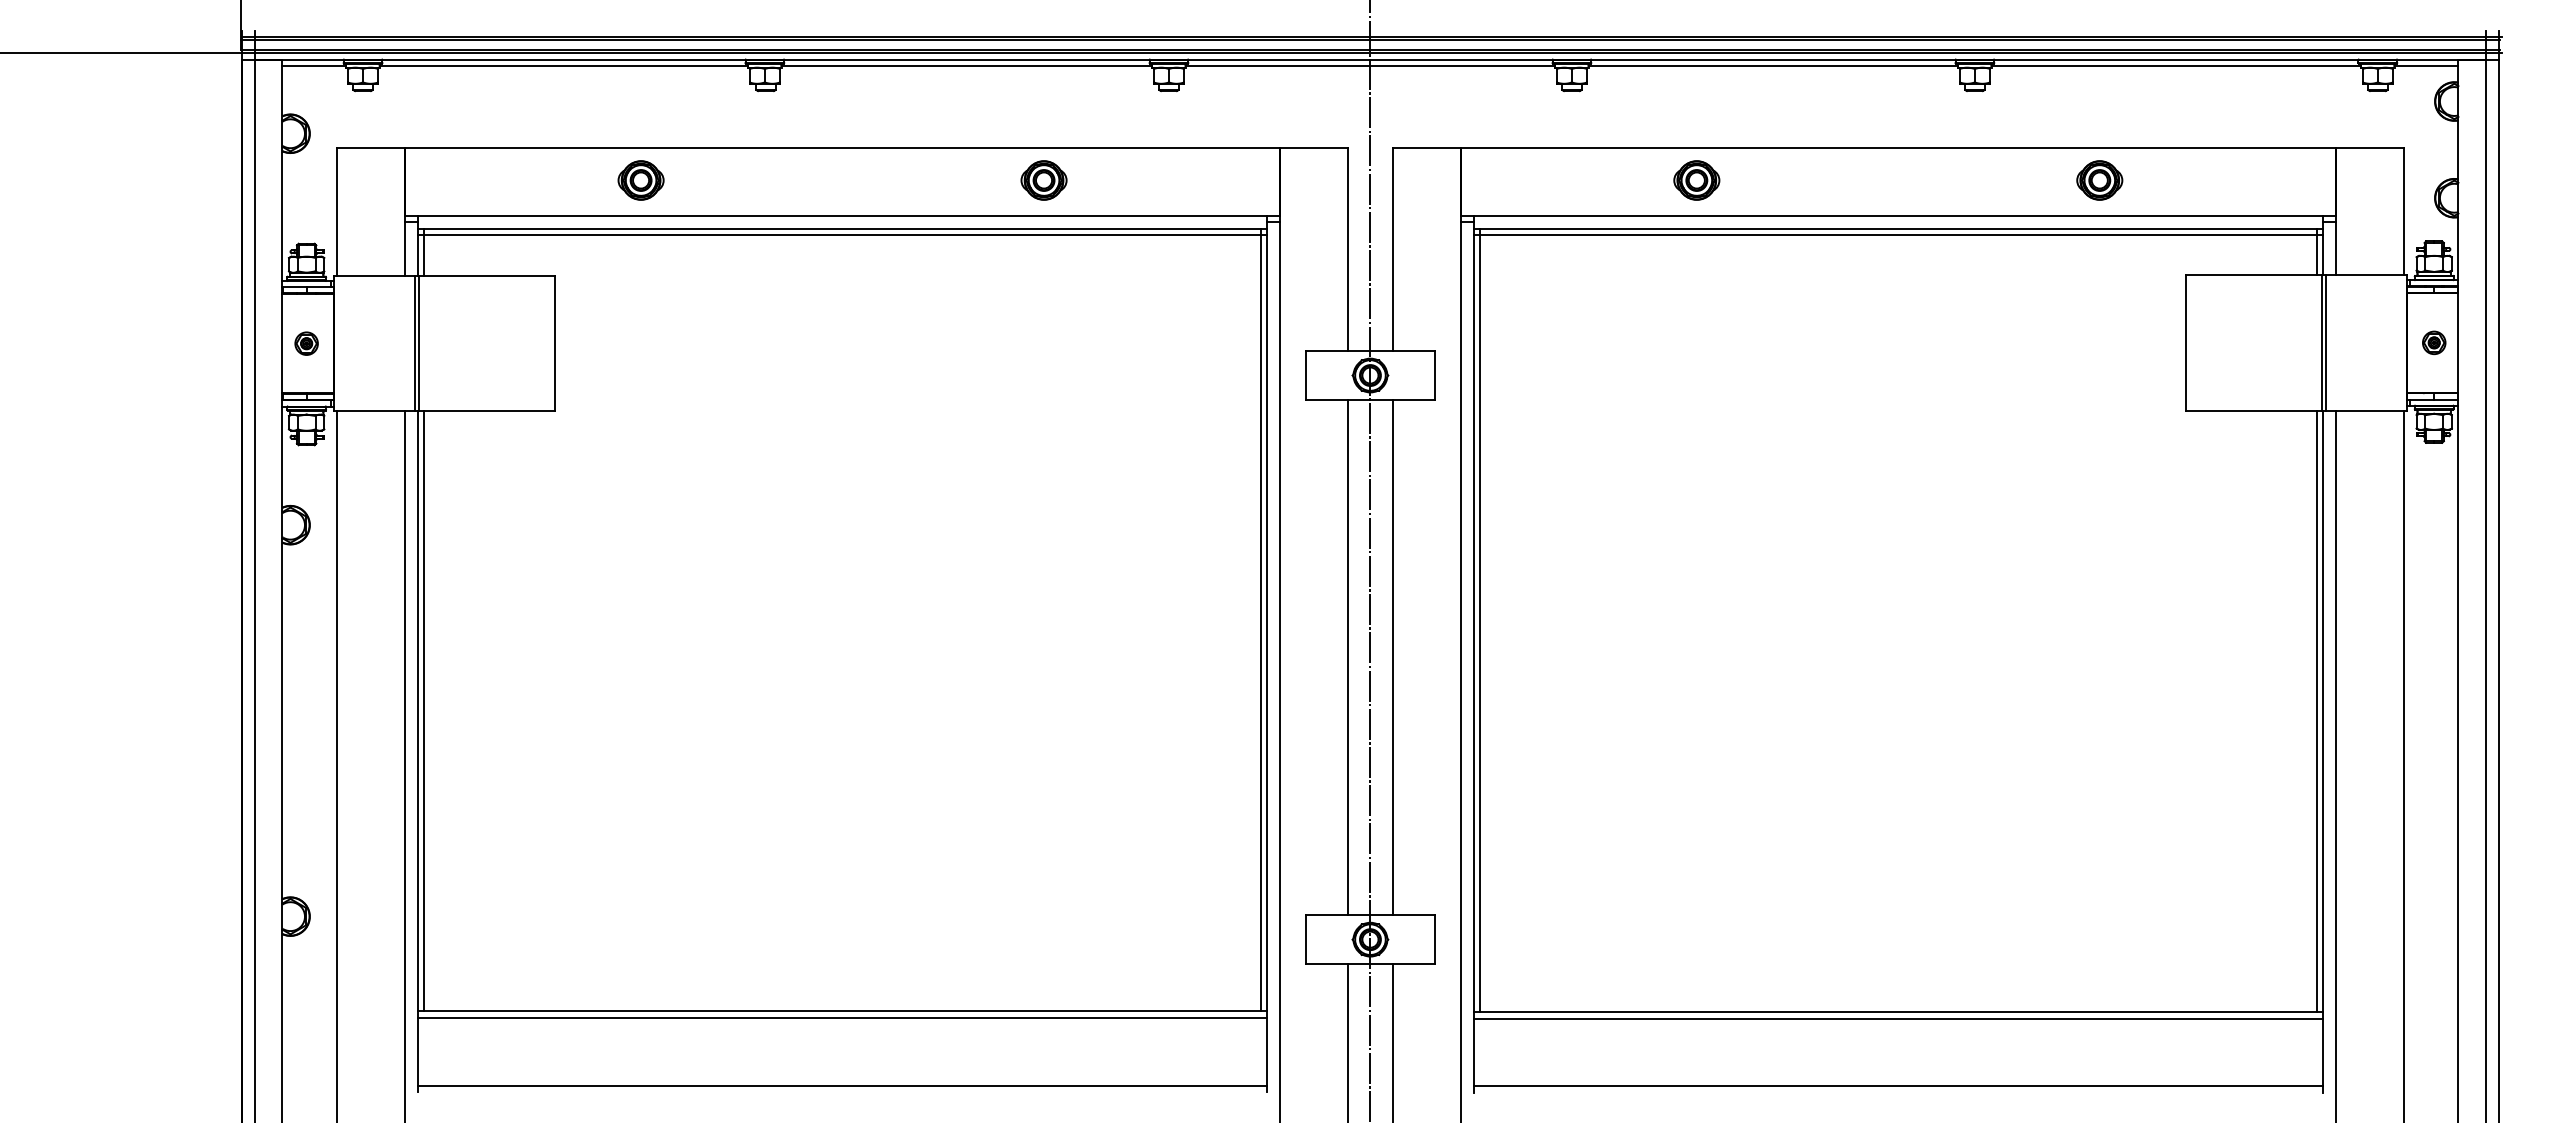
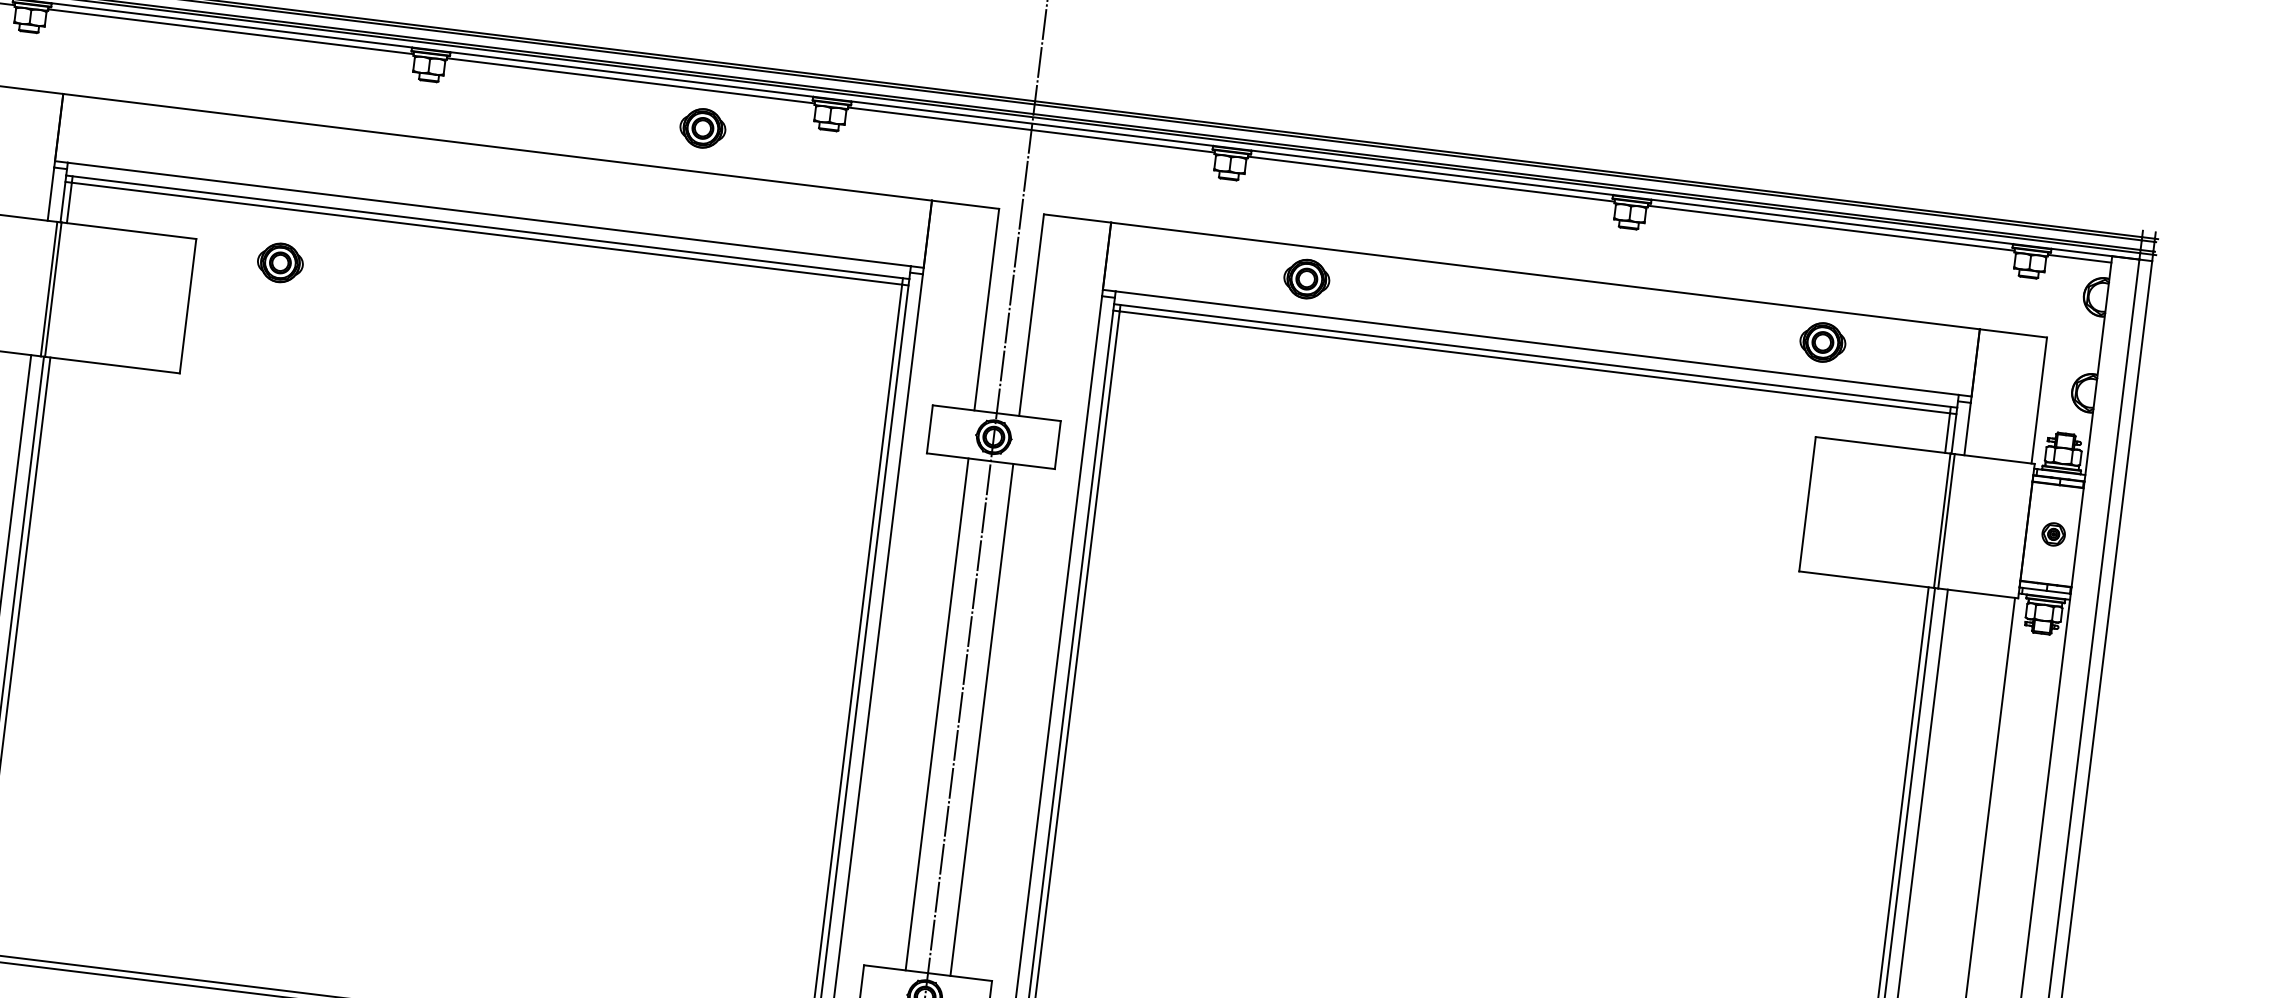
part: (640, 180) -> (279, 262), moved
part: (1043, 180) -> (702, 128), moved
part: (1696, 180) -> (1306, 279), moved
part: (2099, 180) -> (1822, 342), moved

